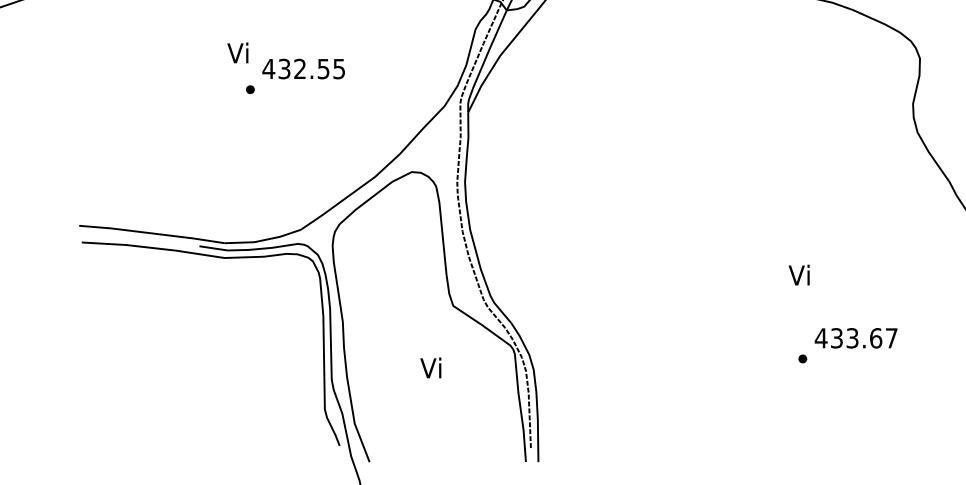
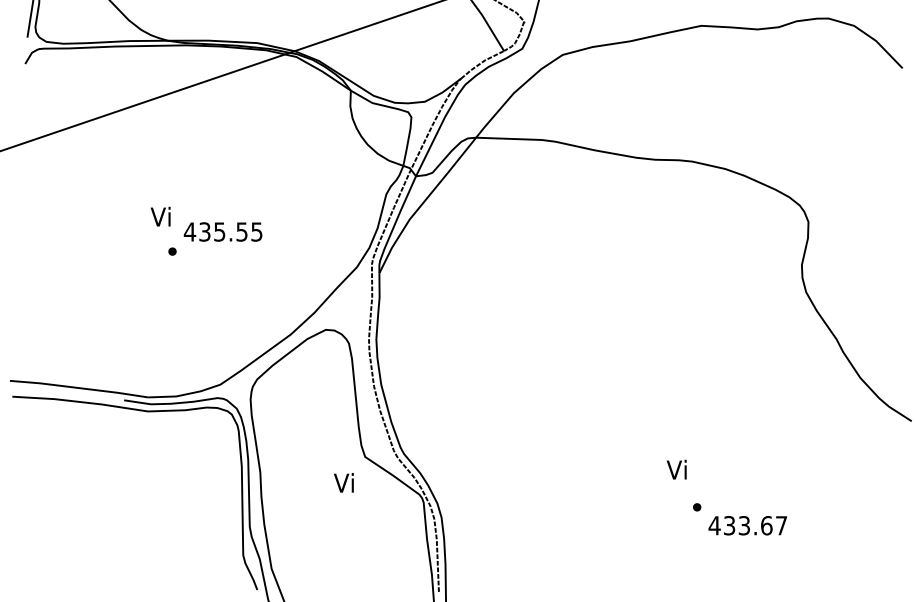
text: (299, 68) -> (219, 231), 432.55 -> 435.55
text: (798, 274) -> (676, 469), moved
text: (855, 338) -> (747, 525), moved
text: (430, 367) -> (343, 482), moved

